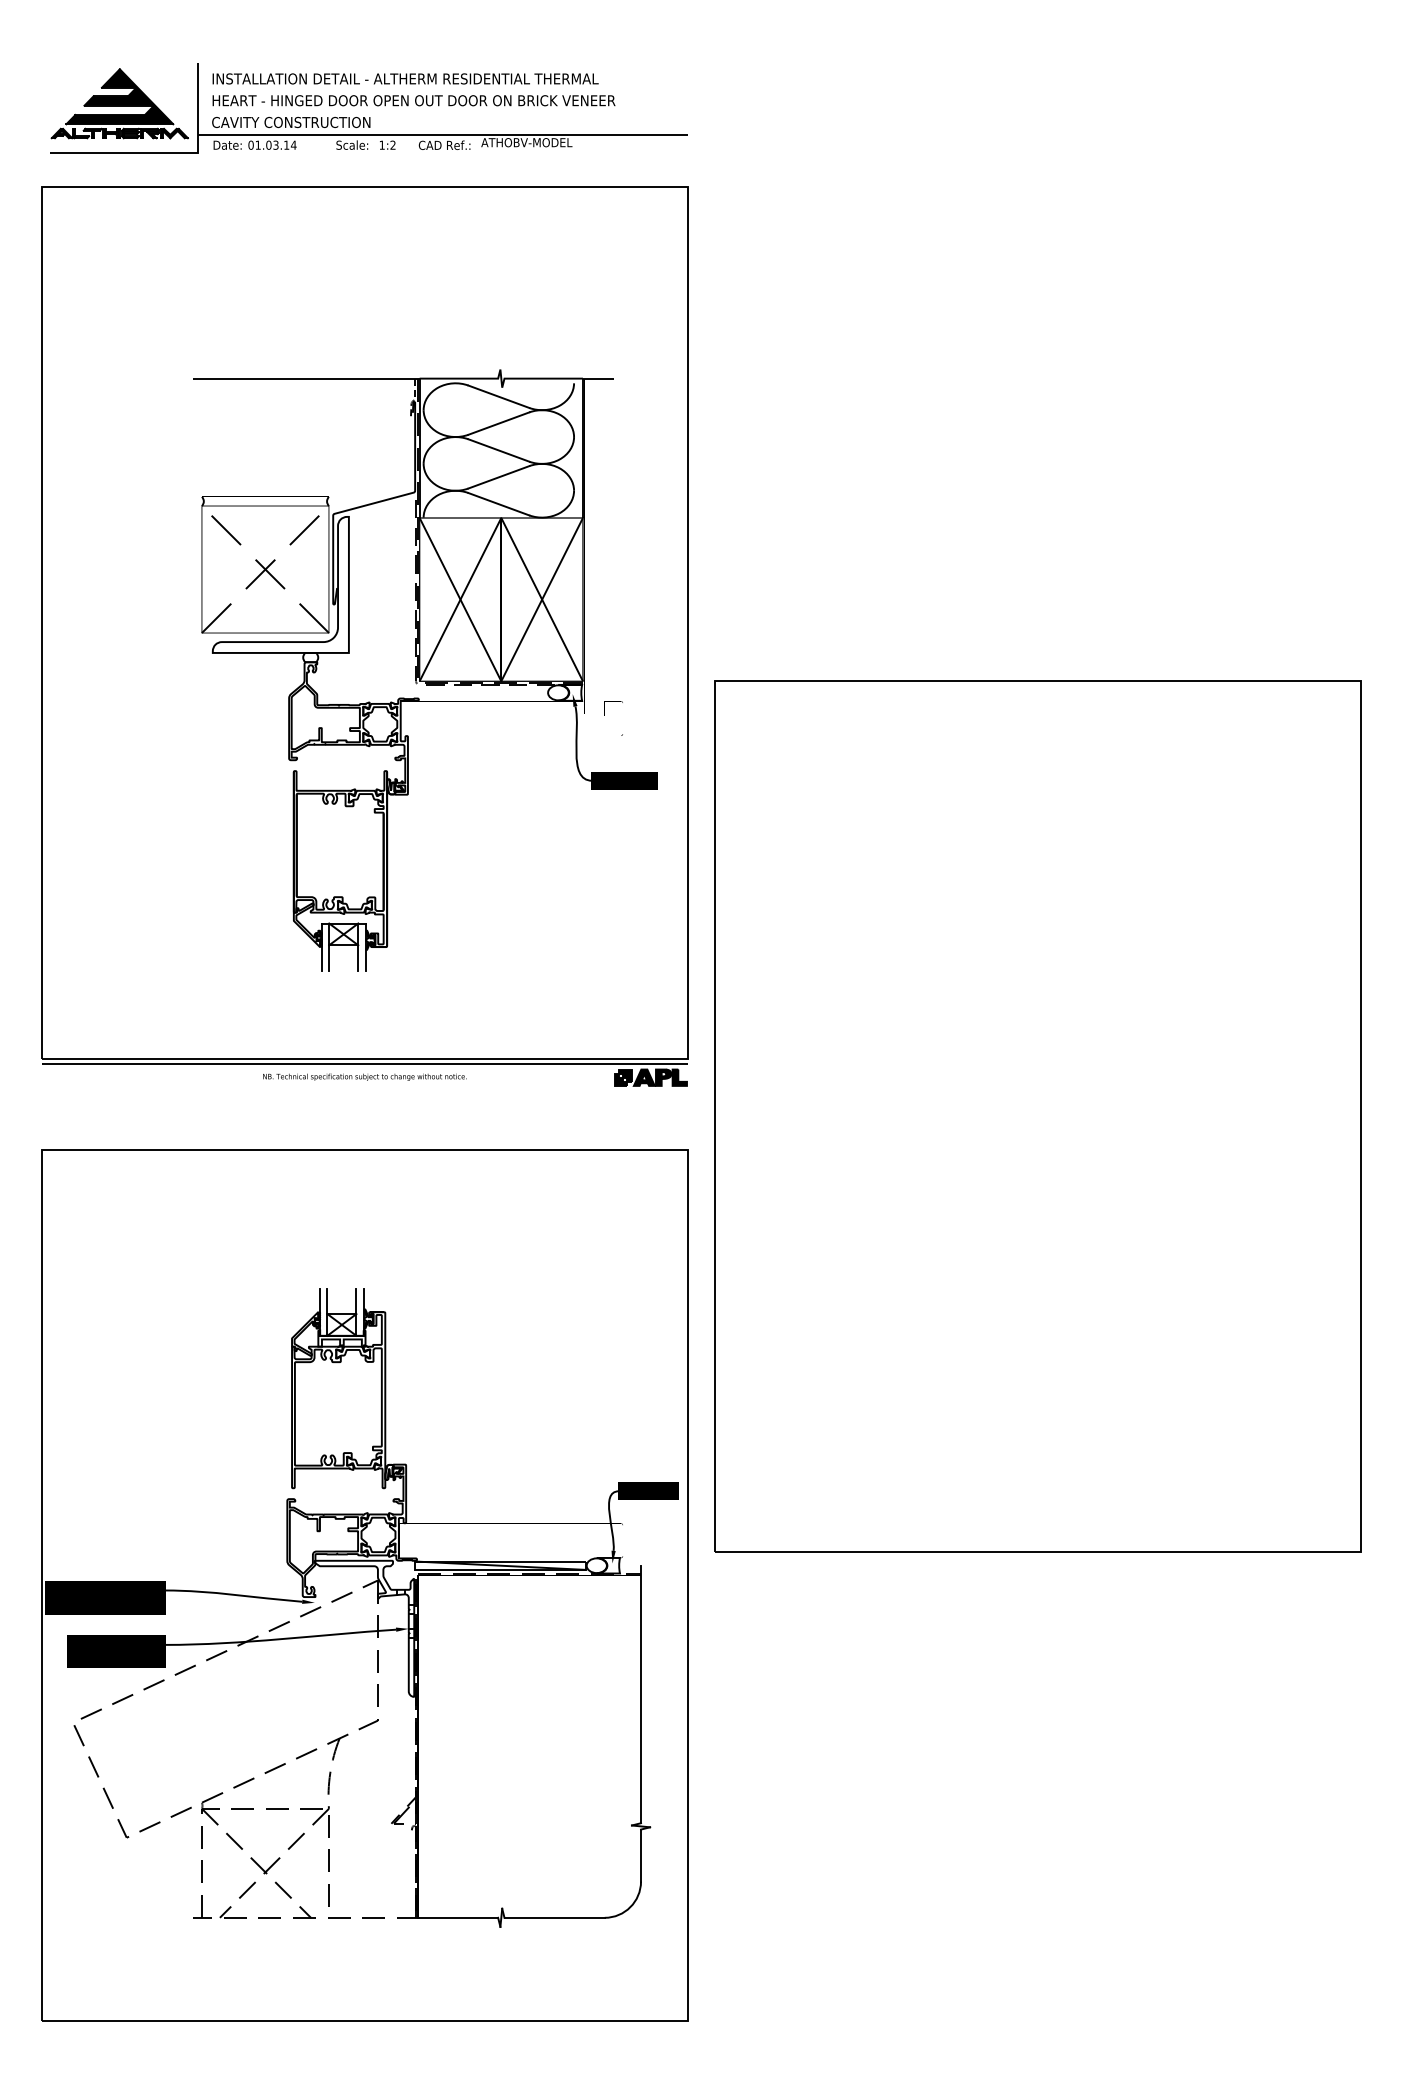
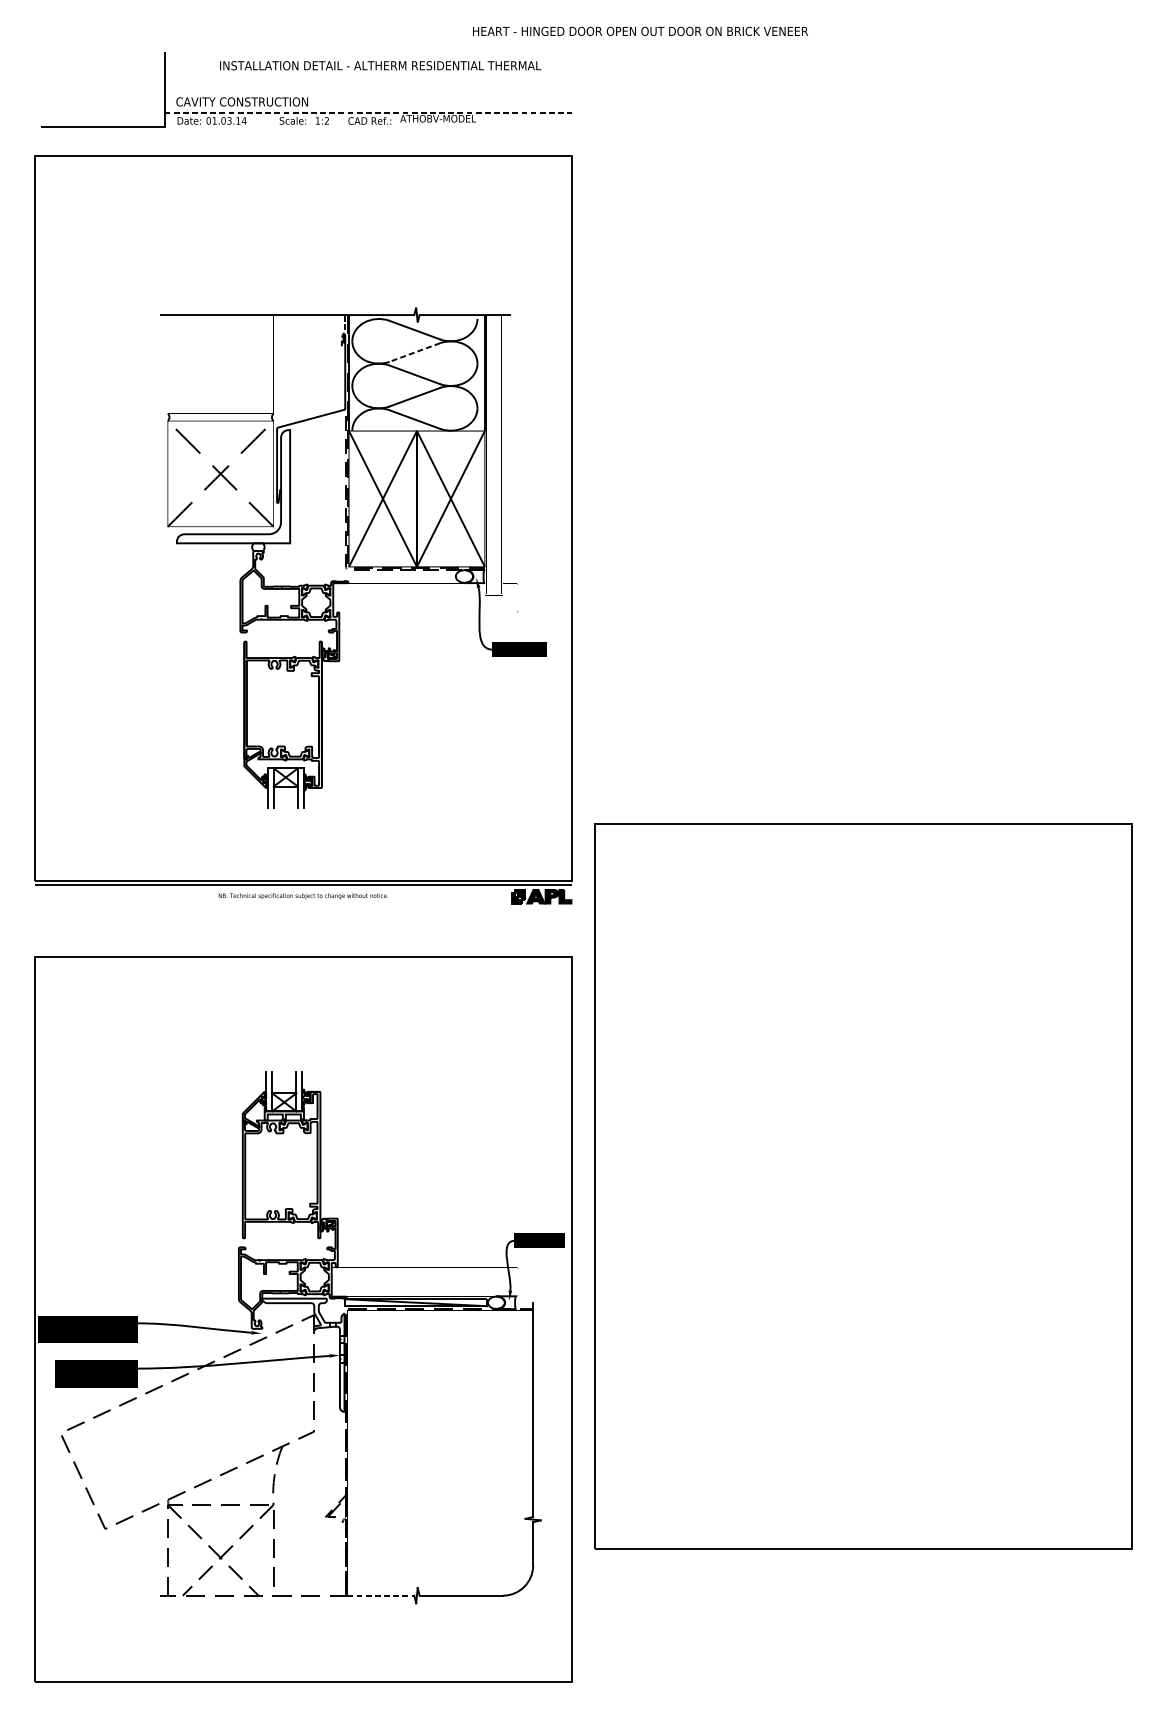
text: (405, 78) -> (380, 65), moved
text: (413, 100) -> (640, 31), moved
part: (119, 103) -> (99, 86), removed
line: (442, 135) -> (368, 112), solid -> dashed
line: (498, 423) -> (414, 352), solid -> dashed
part: (1037, 1116) -> (863, 1186), moved
line: (458, 1917) -> (381, 1595), solid -> dashed

